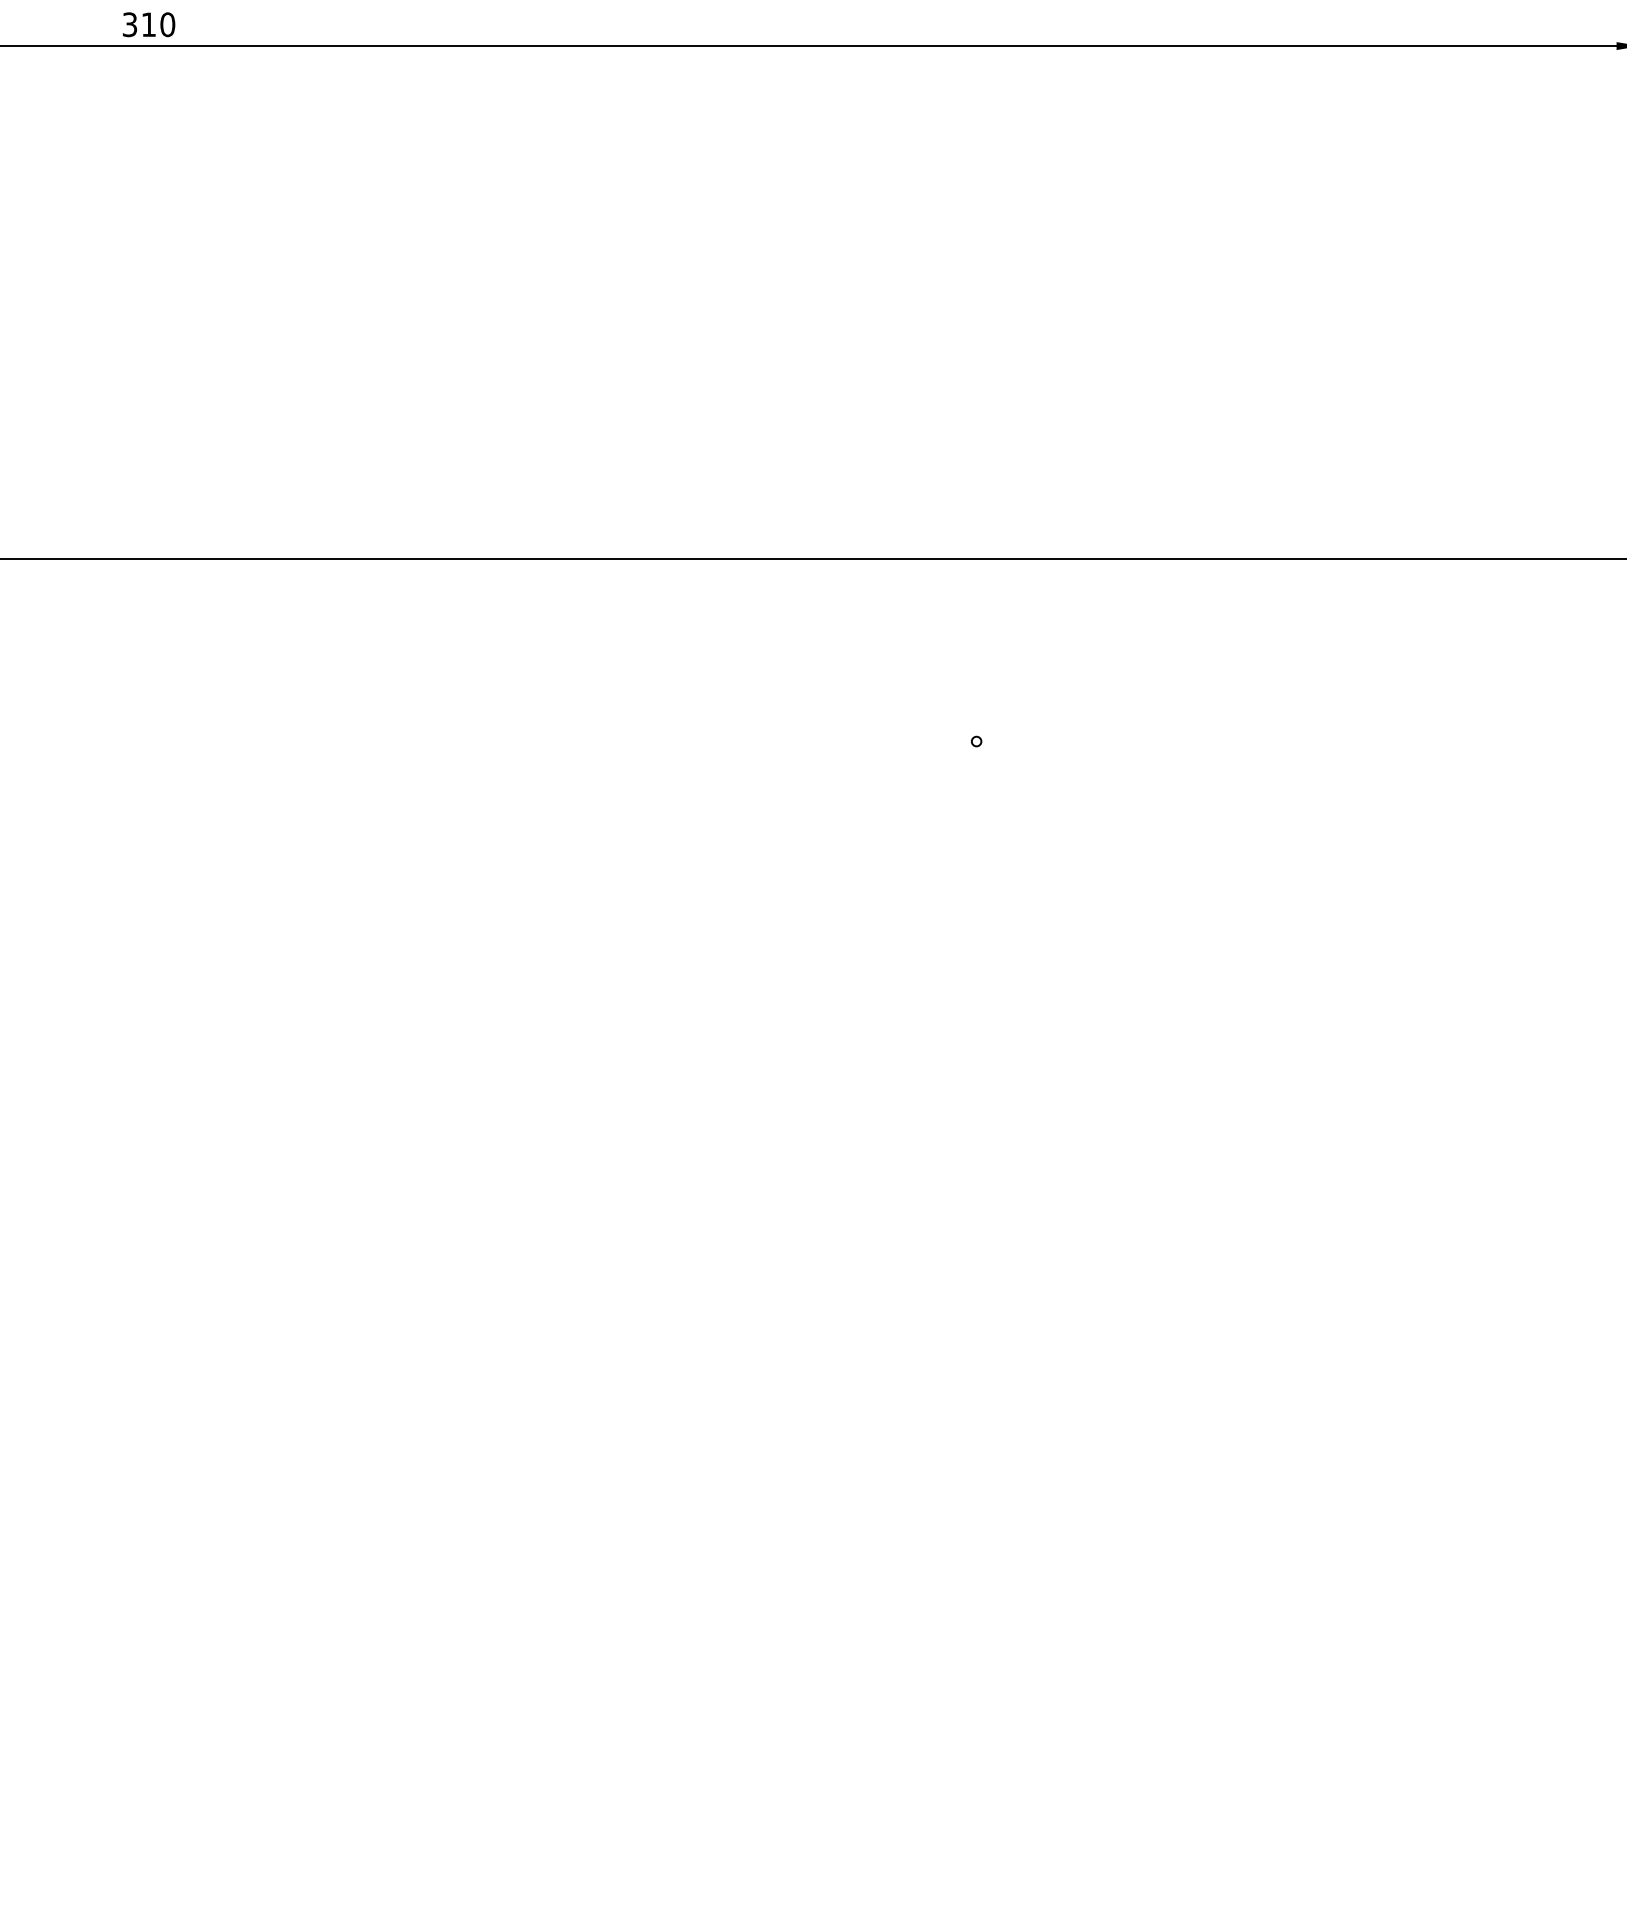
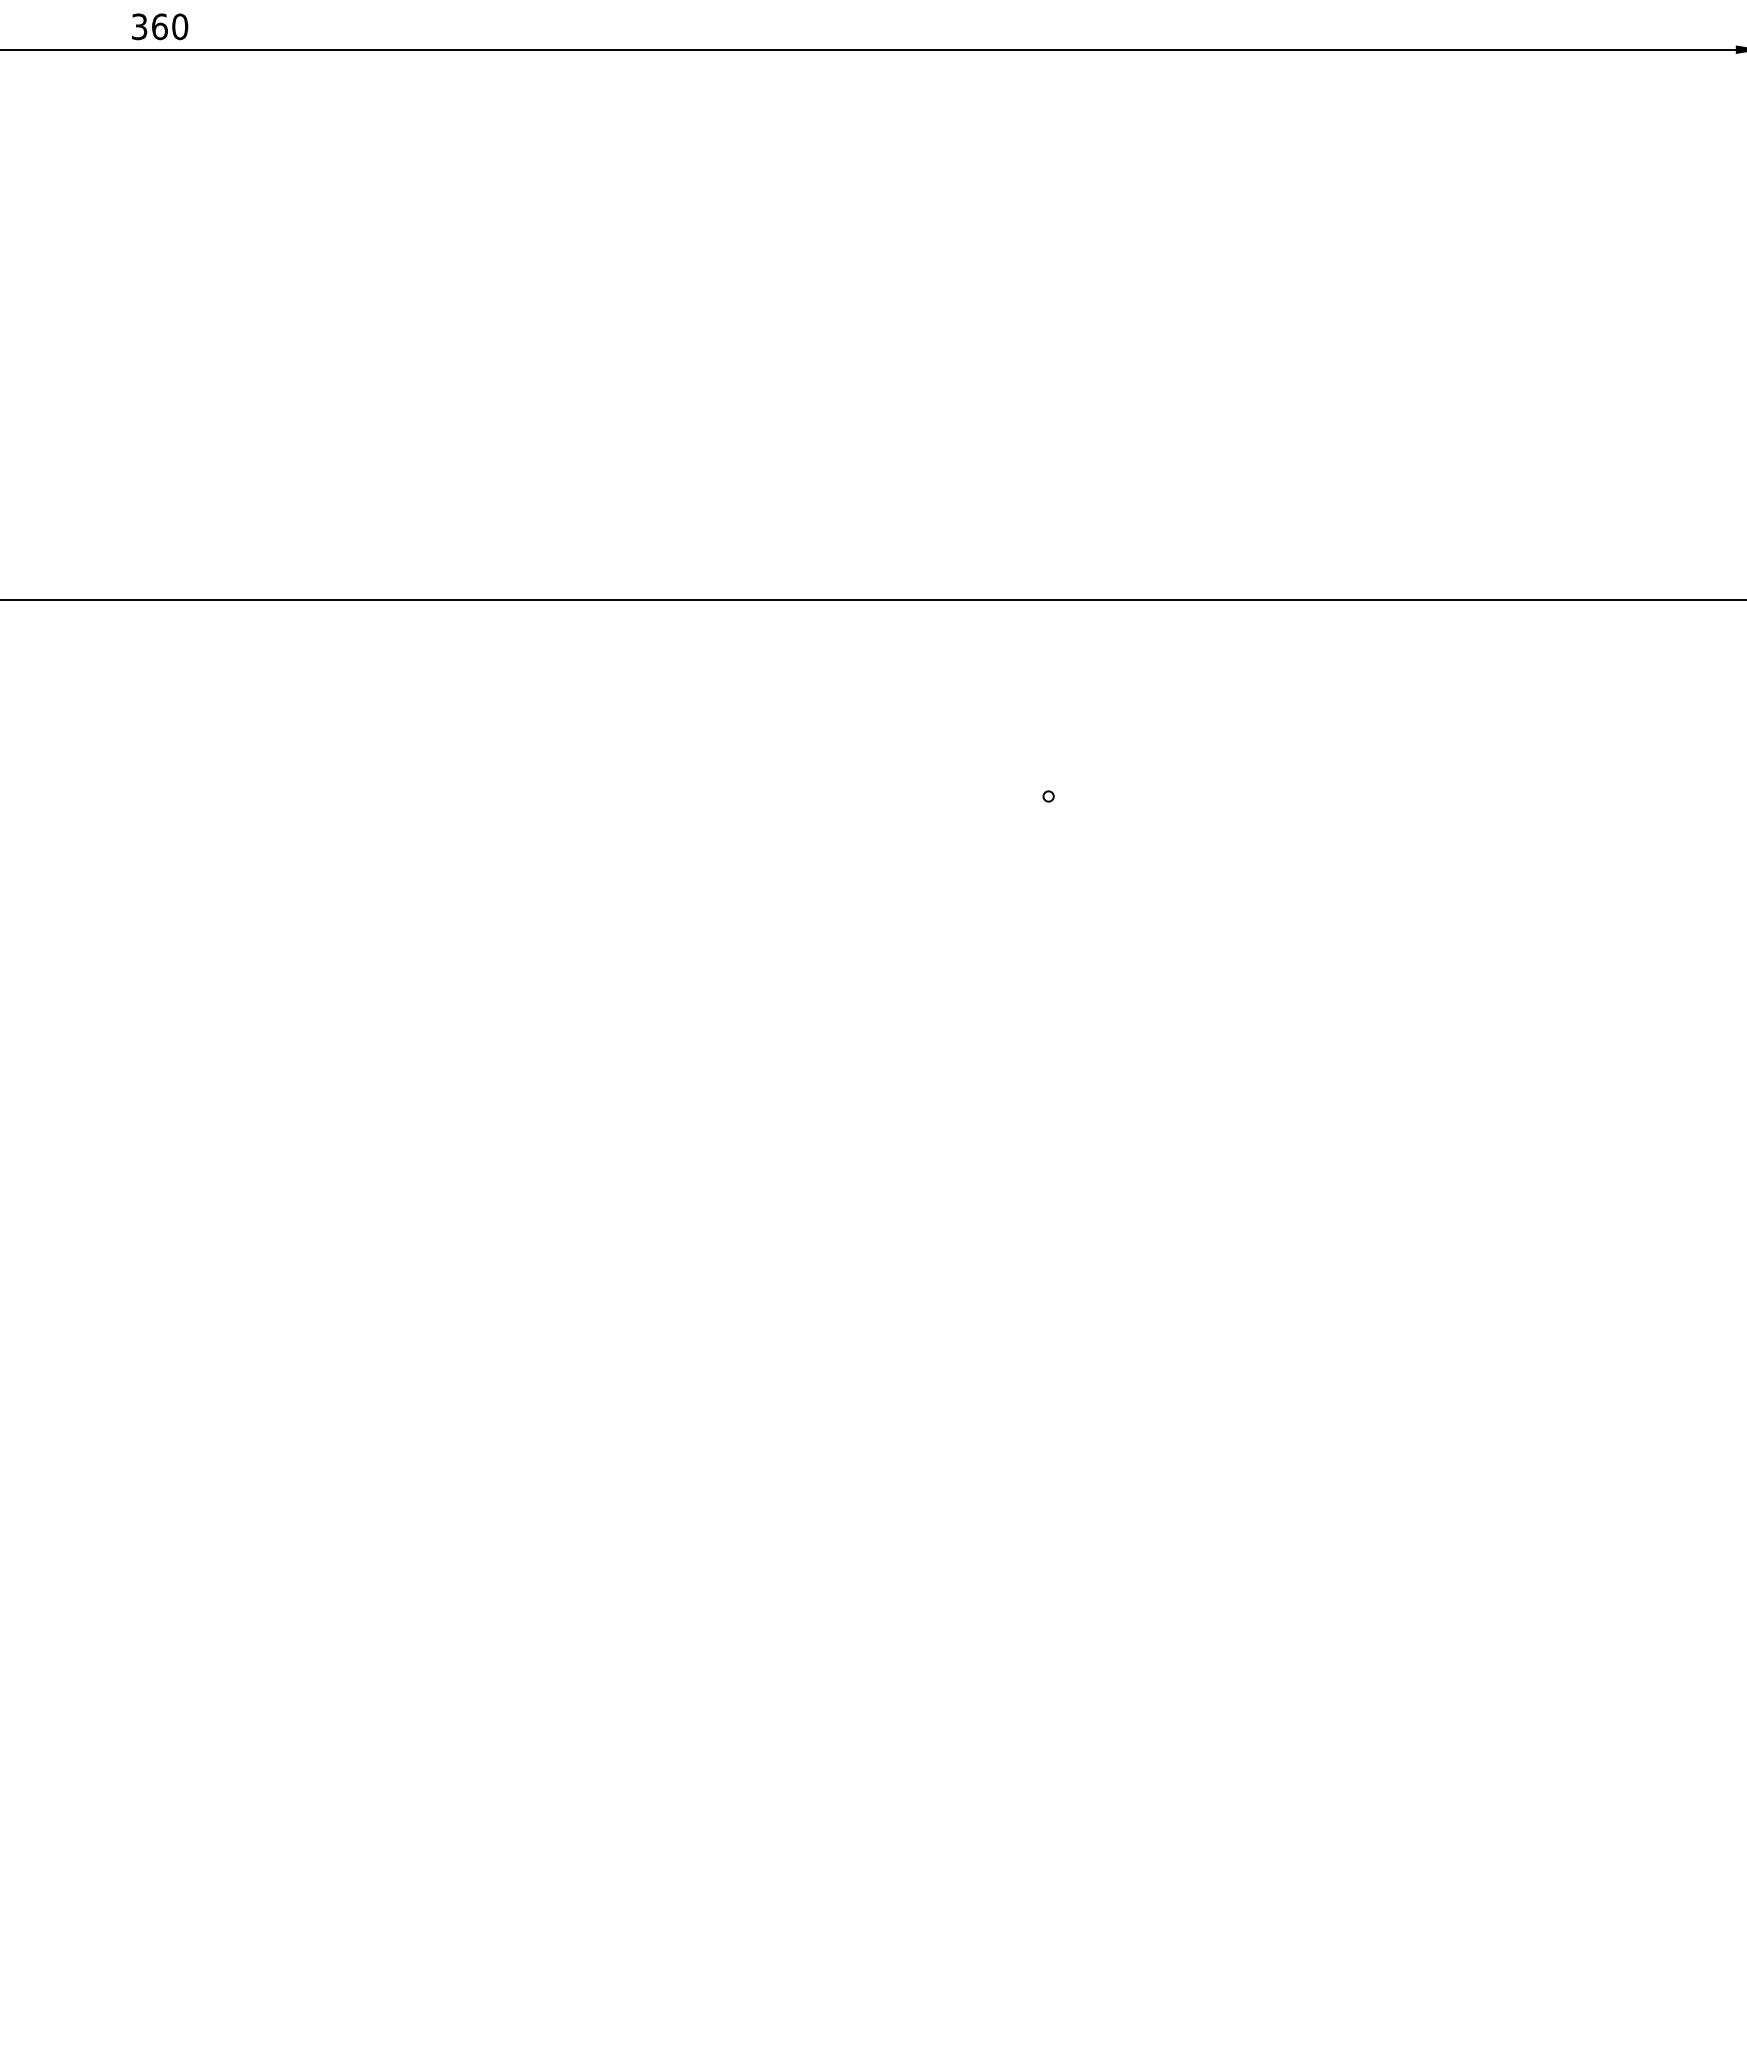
text: (148, 24) -> (159, 26), 310 -> 360

